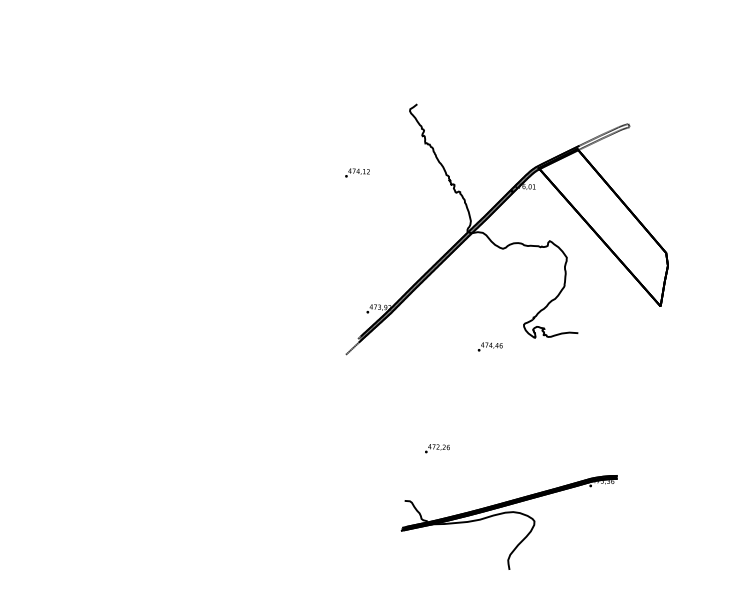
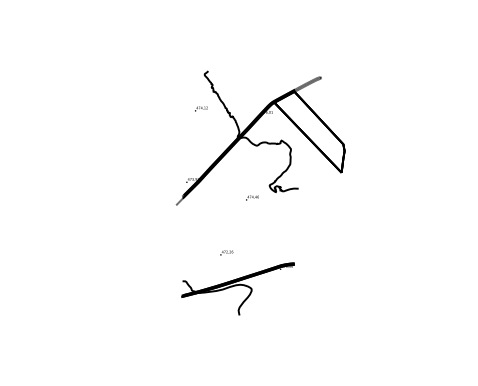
text: (357, 172) -> (201, 108), moved
part: (507, 518) -> (237, 288), moved

